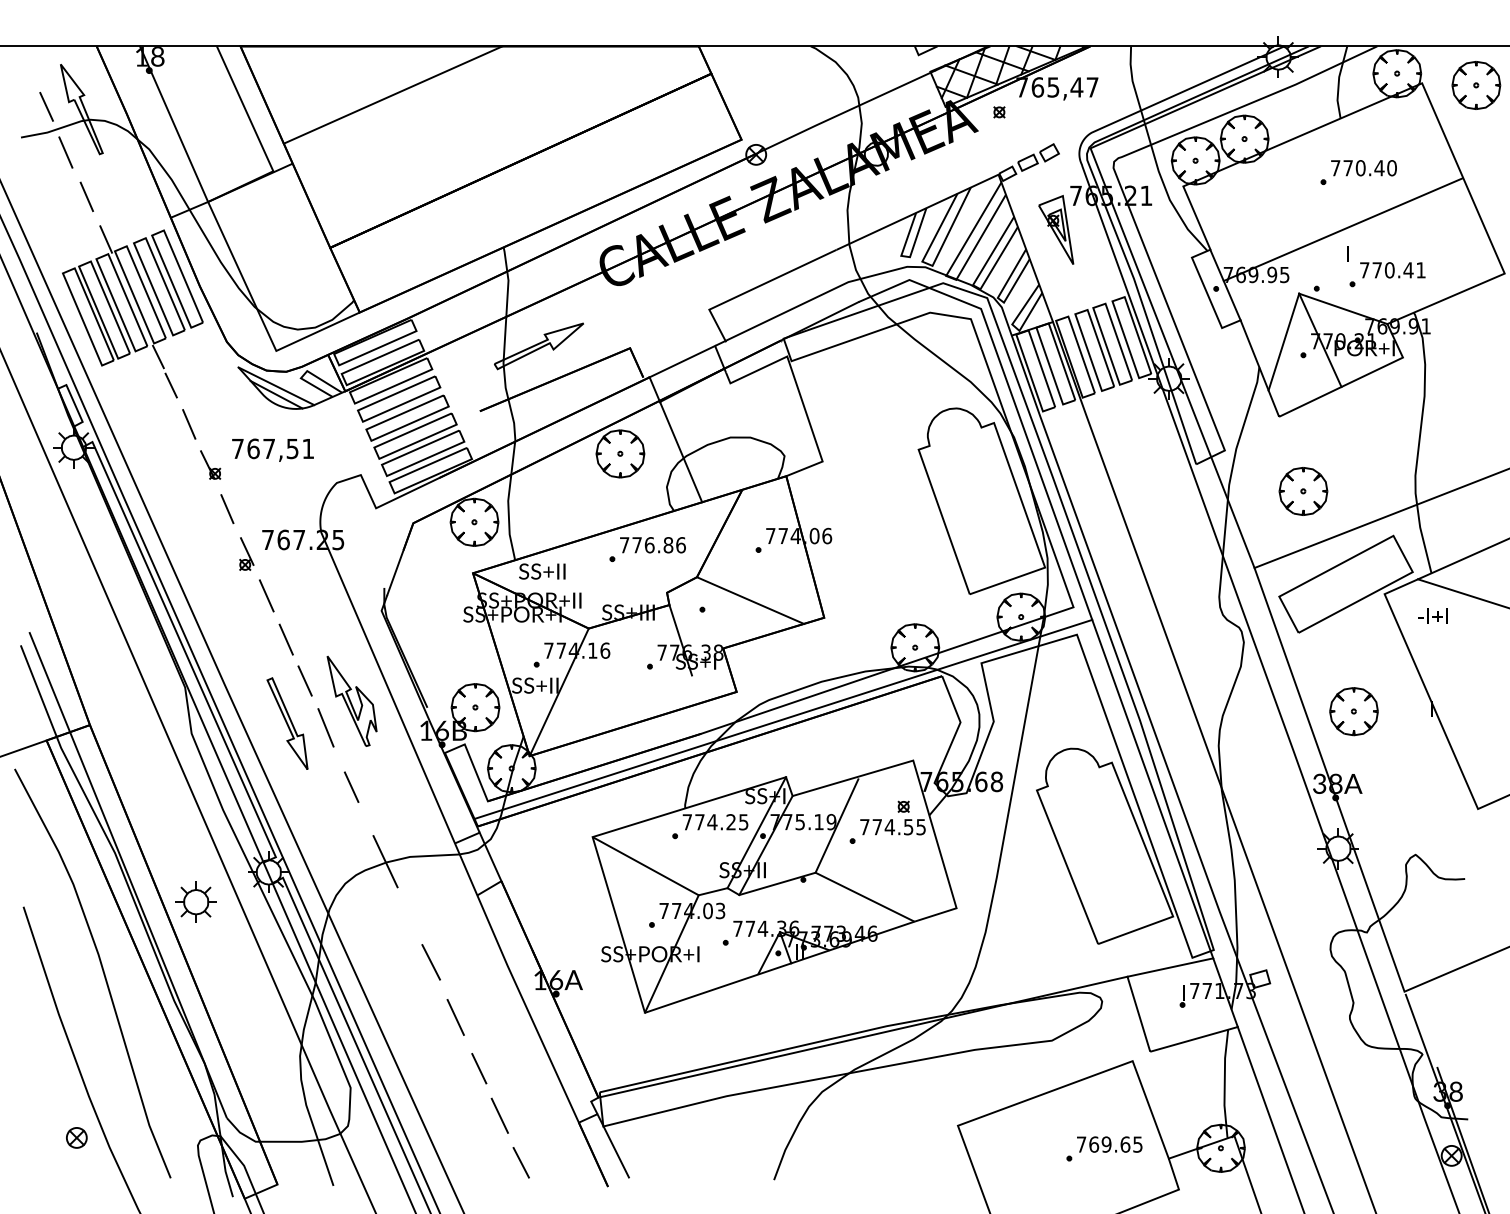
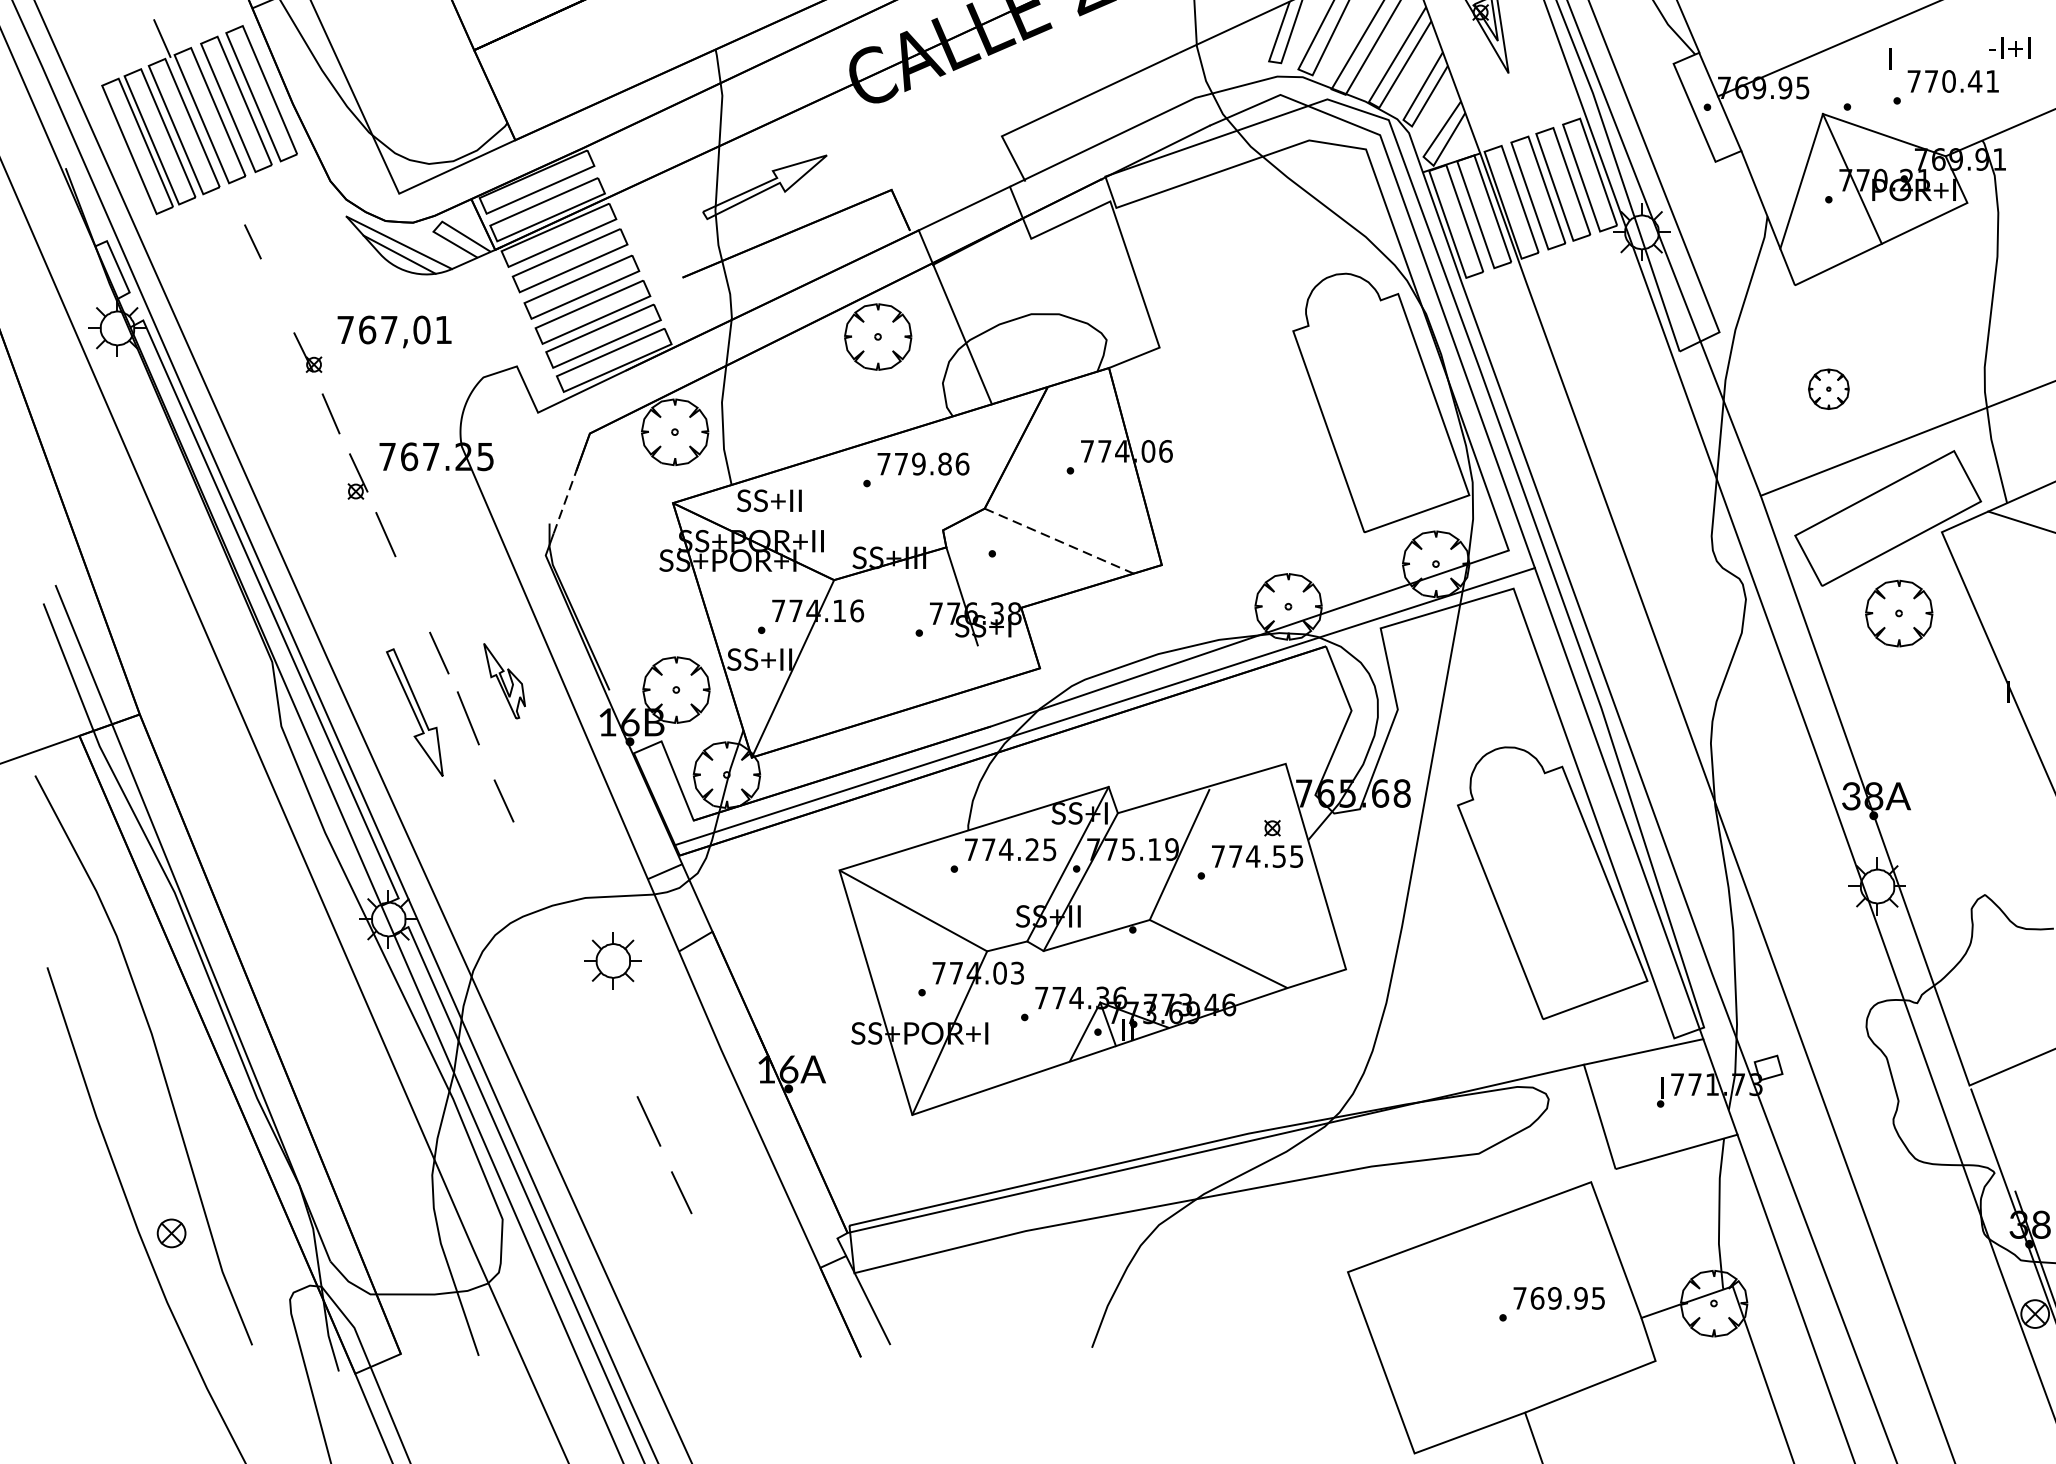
line: (158, 356) -> (235, 201), removed
line: (189, 424) -> (278, 296), removed
text: (292, 448) -> (421, 329), 767,51 -> 767,01
part: (1303, 491) -> (1828, 389), size x0.6
text: (649, 545) -> (918, 464), 776.86 -> 779.86
line: (395, 572) -> (565, 502), solid -> dashed
line: (750, 600) -> (1059, 541), solid -> dashed
text: (1432, 615) -> (2008, 46), moved
line: (285, 639) -> (411, 595), removed
part: (351, 700) -> (503, 680), size x0.6
part: (1353, 711) -> (1898, 613), moved
line: (385, 861) -> (551, 904), removed
part: (195, 901) -> (612, 960), moved
line: (431, 962) -> (615, 1044), removed
line: (499, 1115) -> (709, 1257), removed
part: (76, 1137) -> (171, 1232), moved
text: (1125, 1144) -> (1581, 1298), 769.65 -> 769.95
line: (520, 1162) -> (739, 1323), removed

